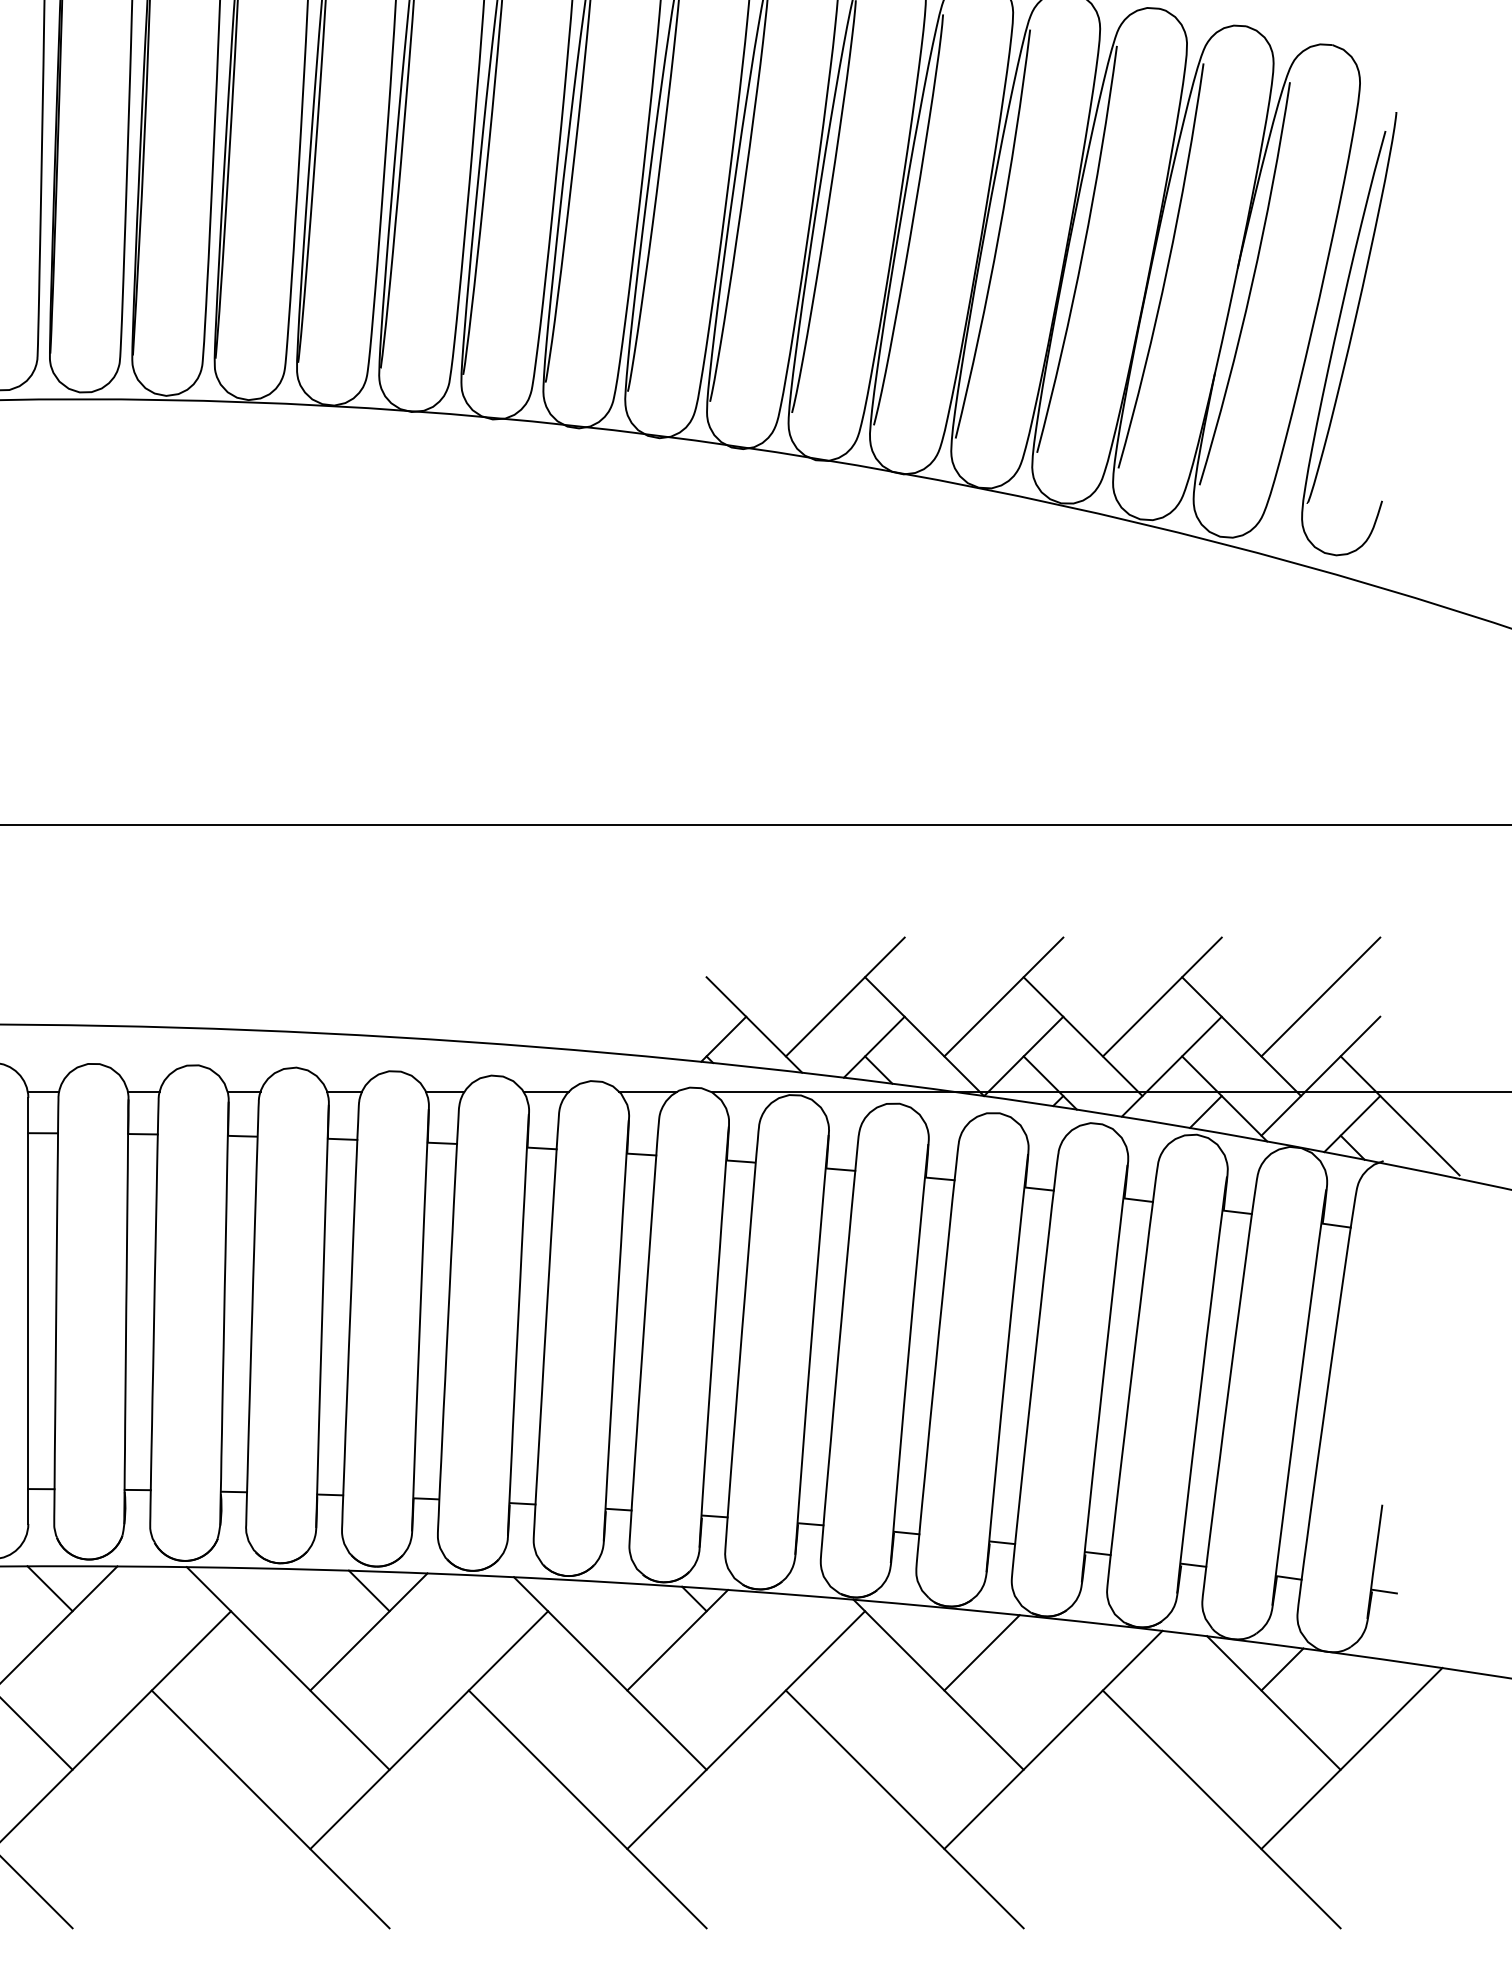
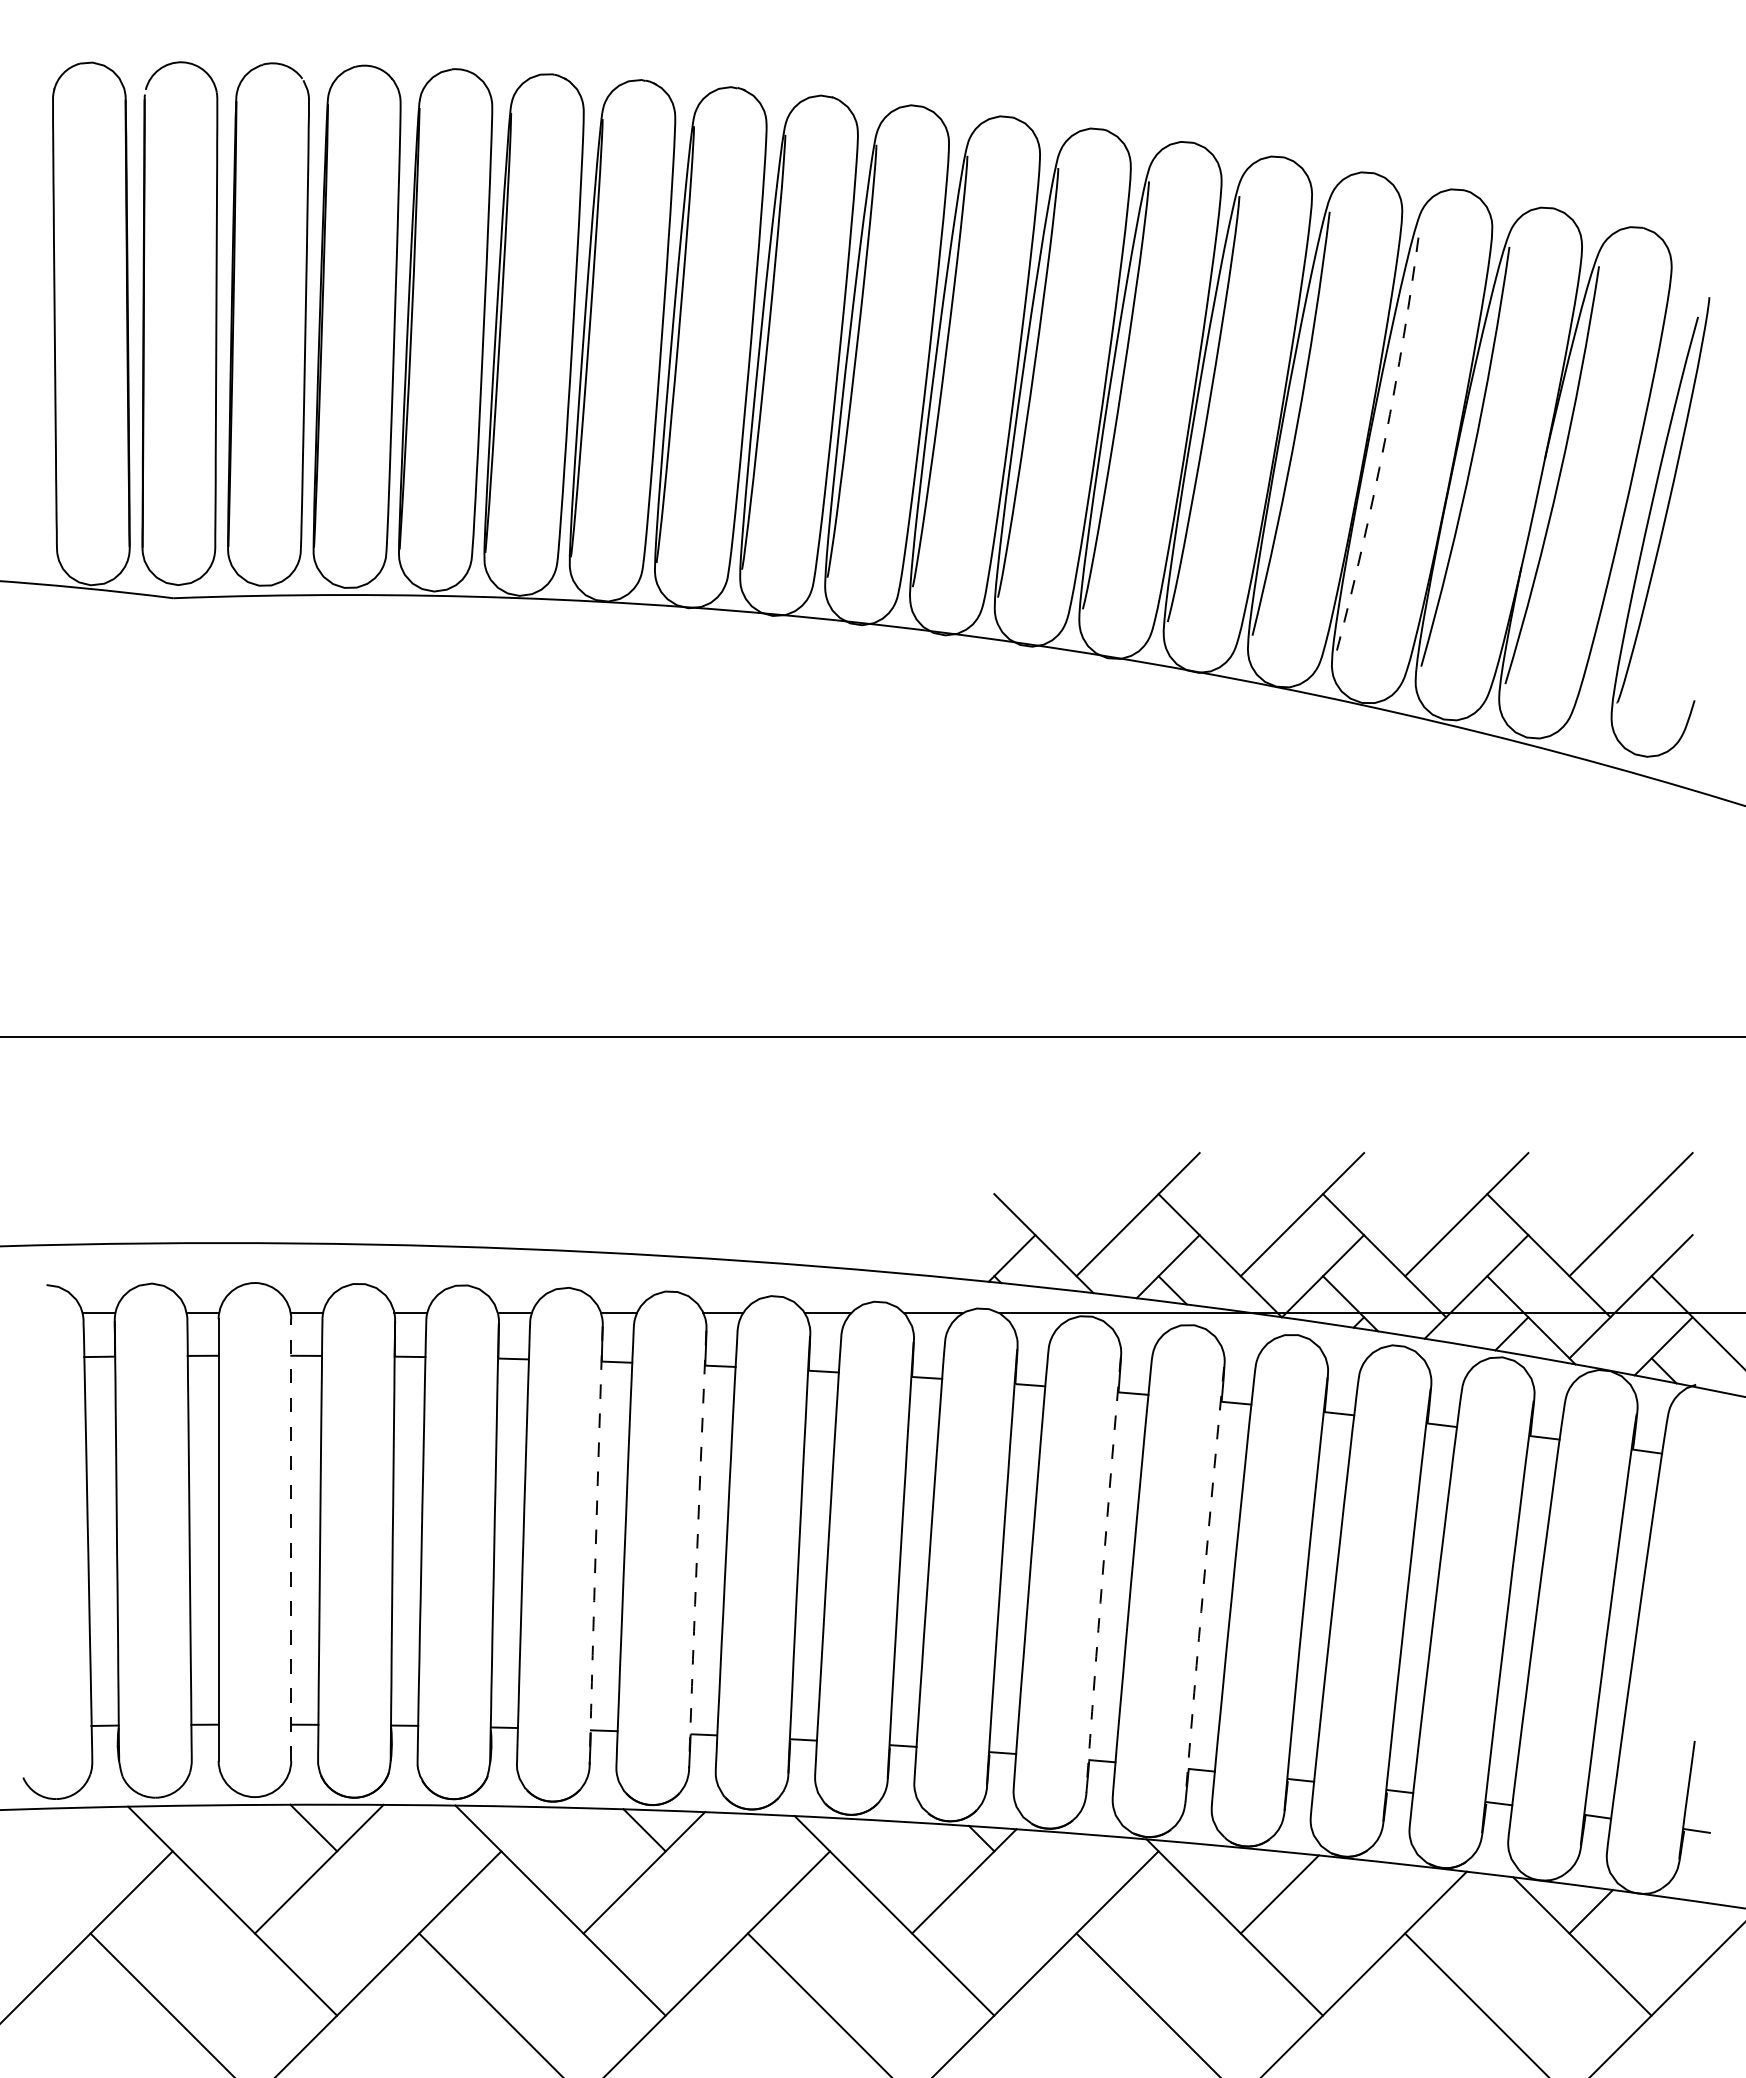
arc: (1083, 250) -> (1384, 440), solid -> dashed
line: (28, 1311) -> (291, 1540), solid -> dashed
arc: (321, 1316) -> (595, 1545), solid -> dashed
arc: (420, 1320) -> (697, 1549), solid -> dashed
arc: (810, 1345) -> (1102, 1575), solid -> dashed
arc: (908, 1353) -> (1203, 1584), solid -> dashed

